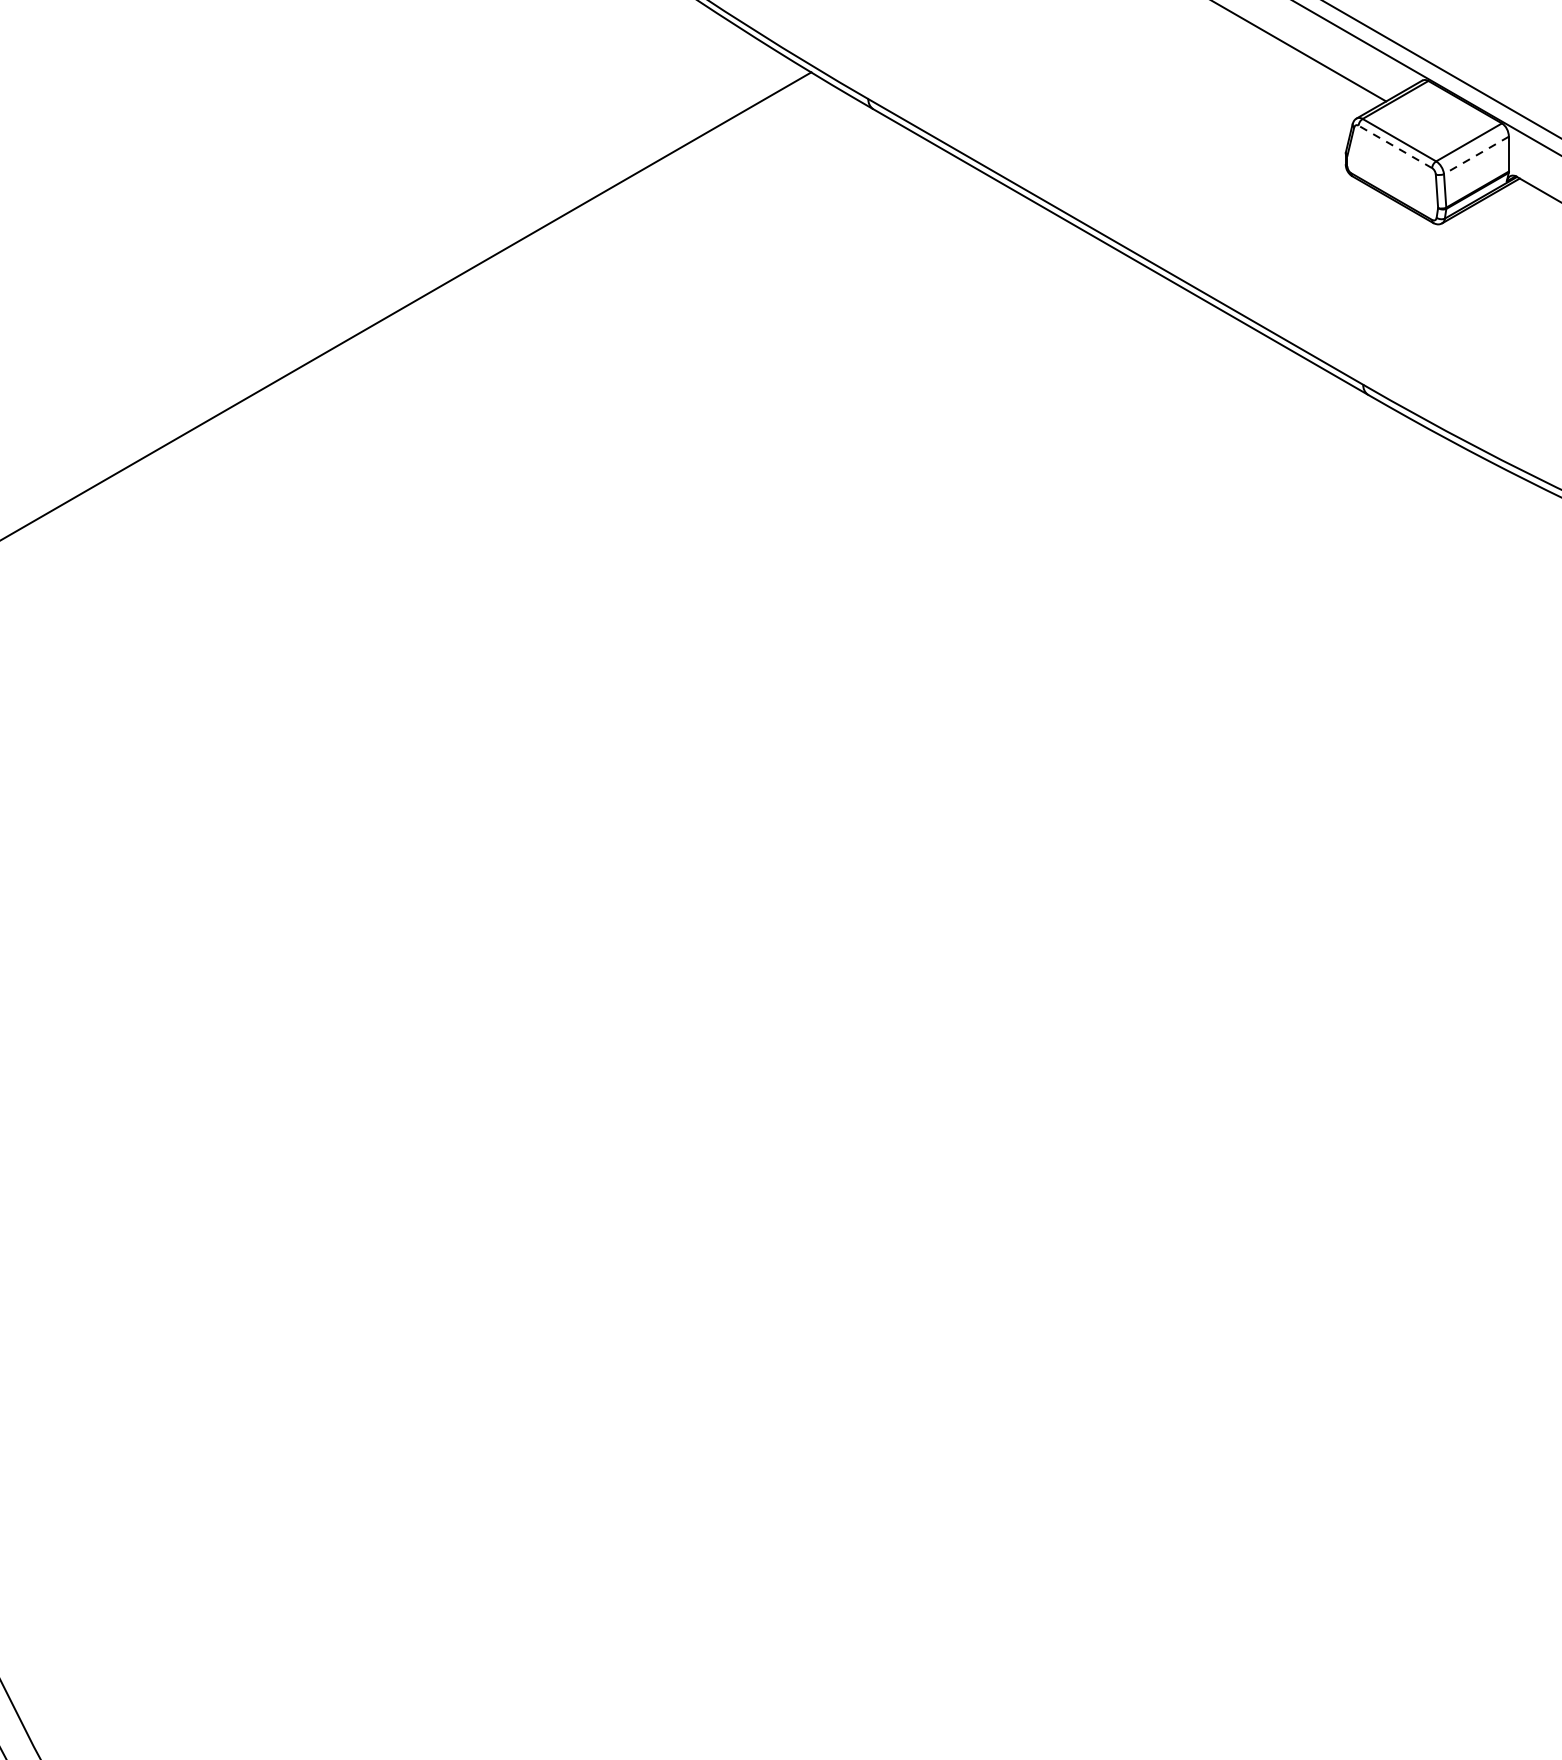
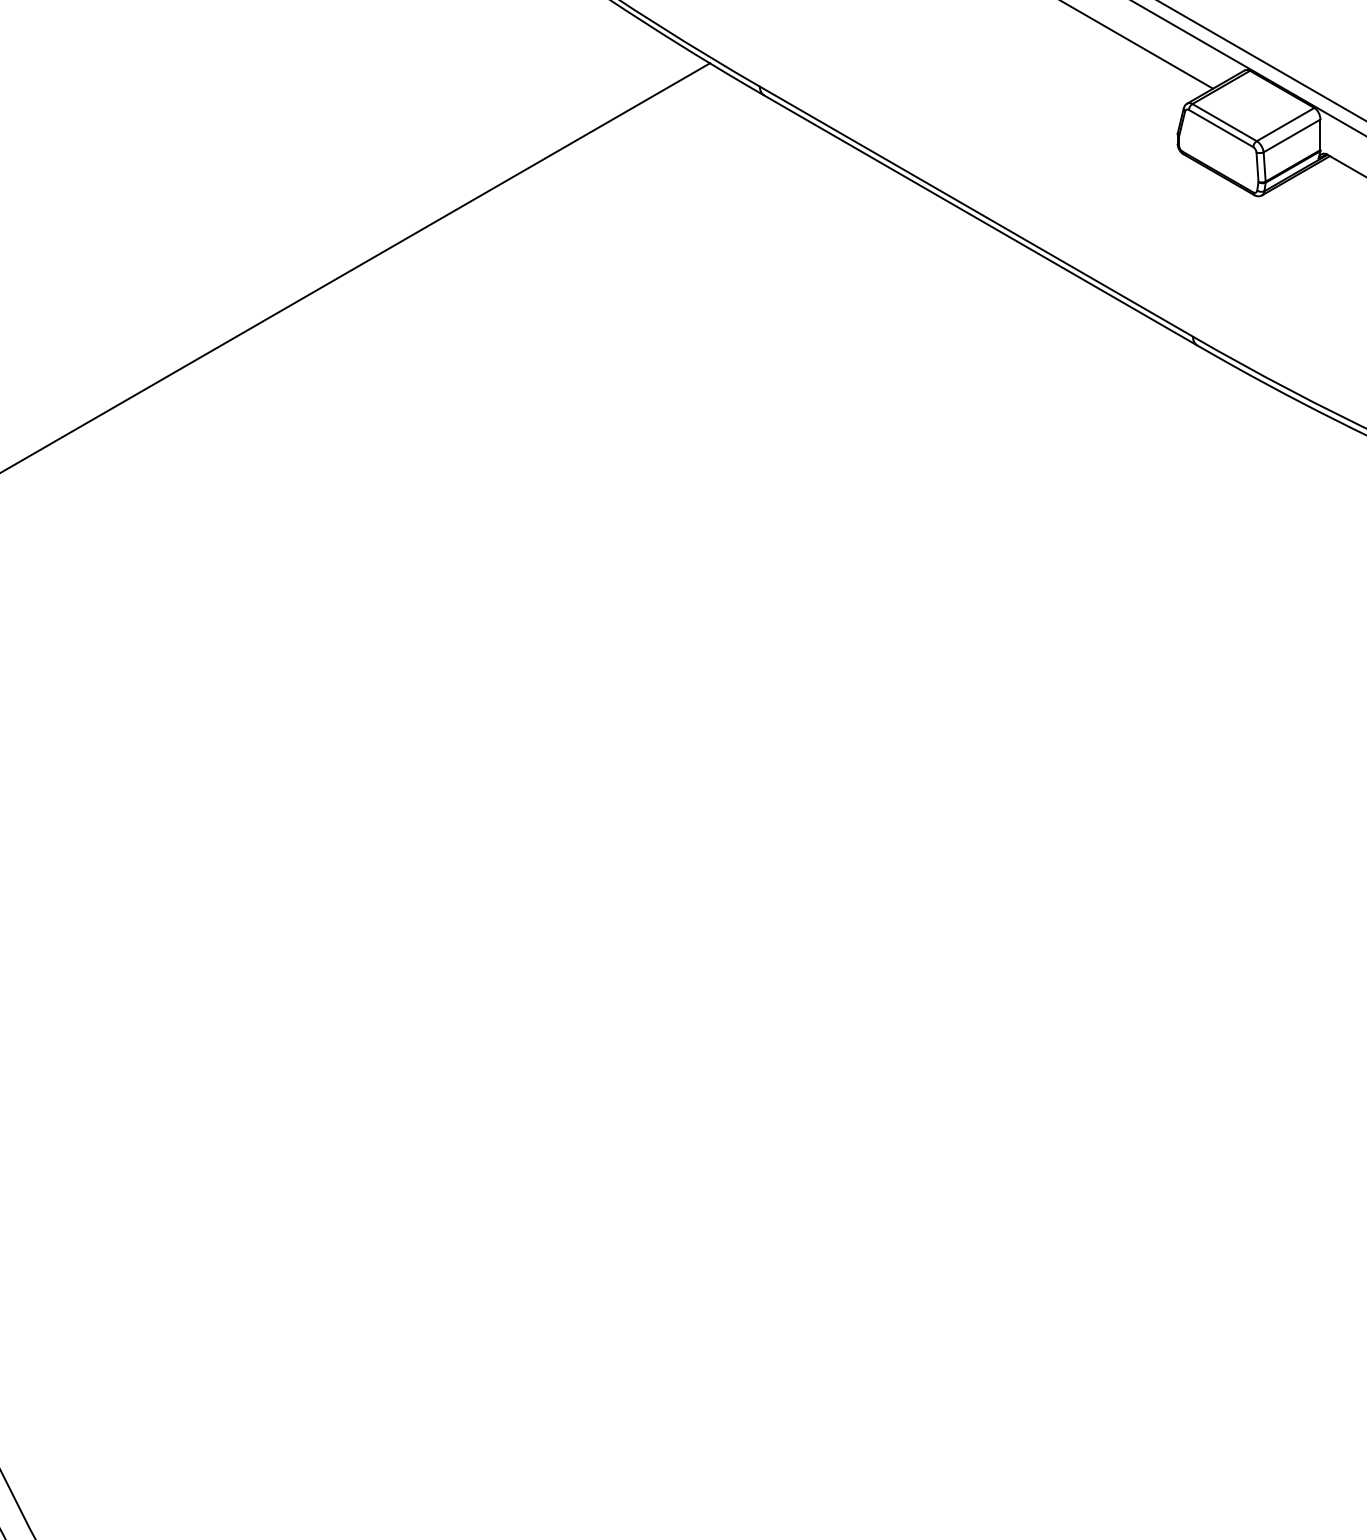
line: (1394, 146) -> (1220, 128), dashed -> solid
line: (1476, 154) -> (1292, 135), dashed -> solid

